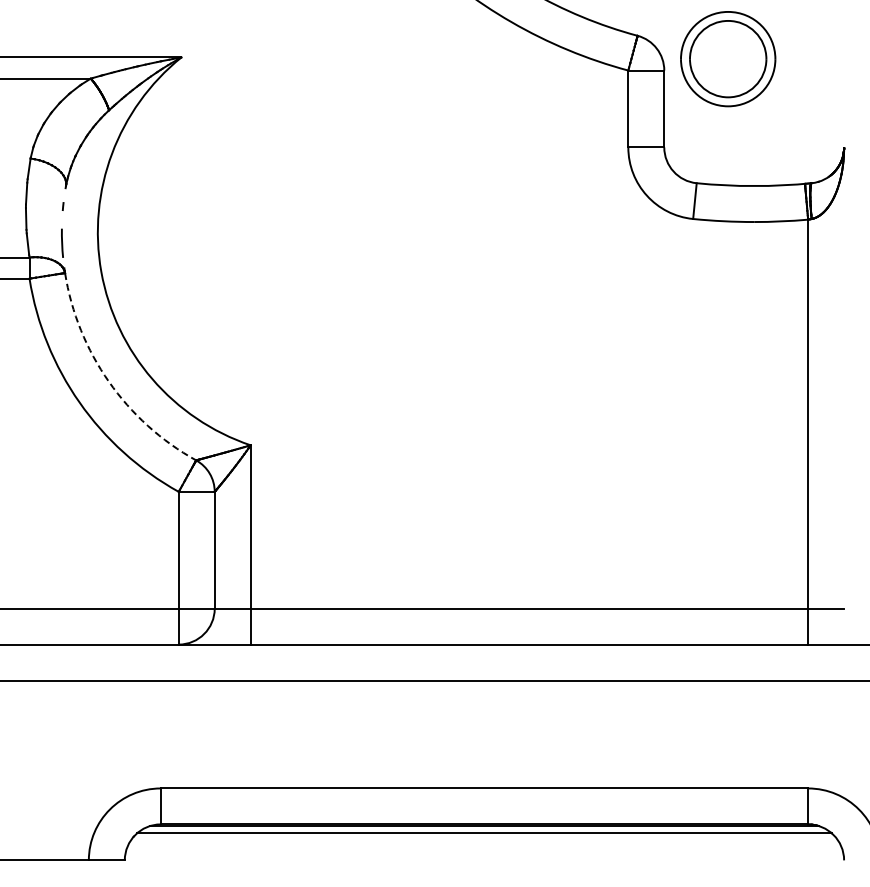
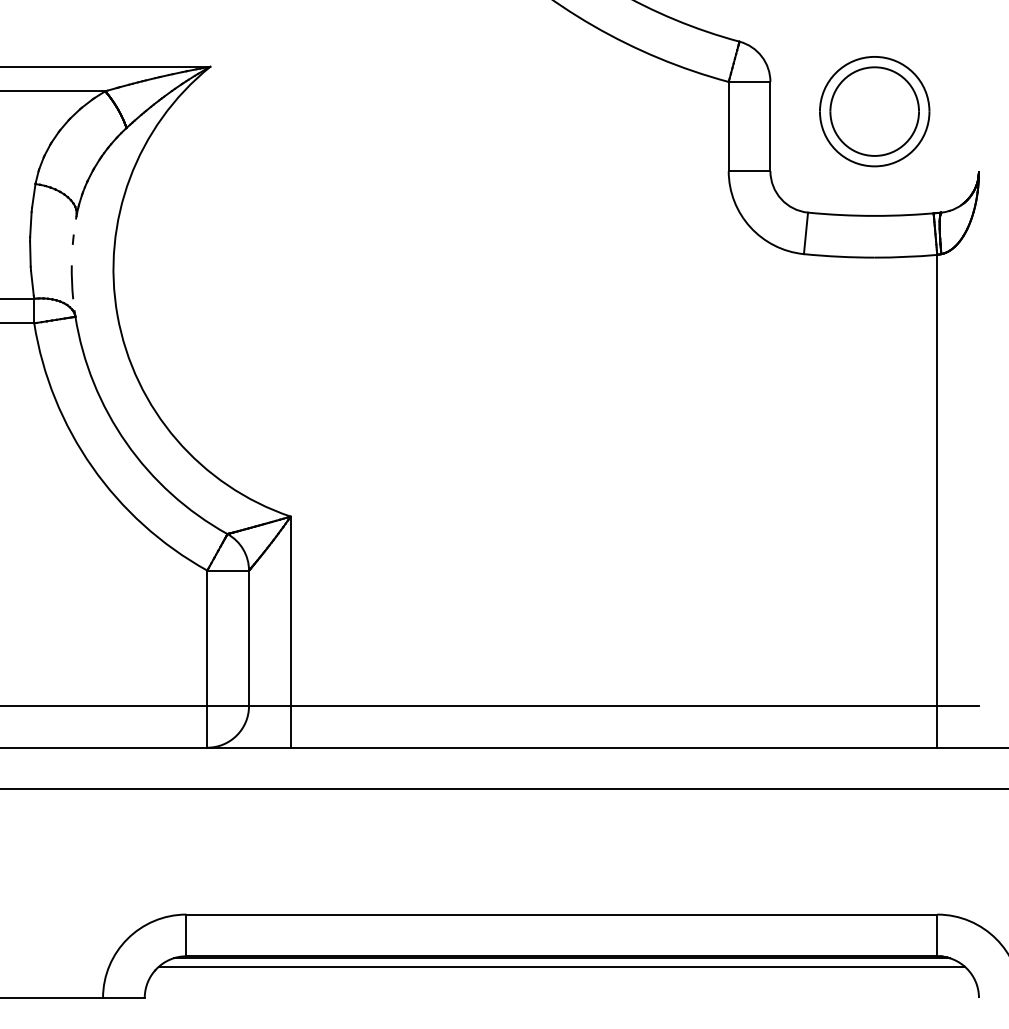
part: (728, 59) -> (875, 112), moved
arc: (109, 381) -> (126, 442), dashed -> solid

